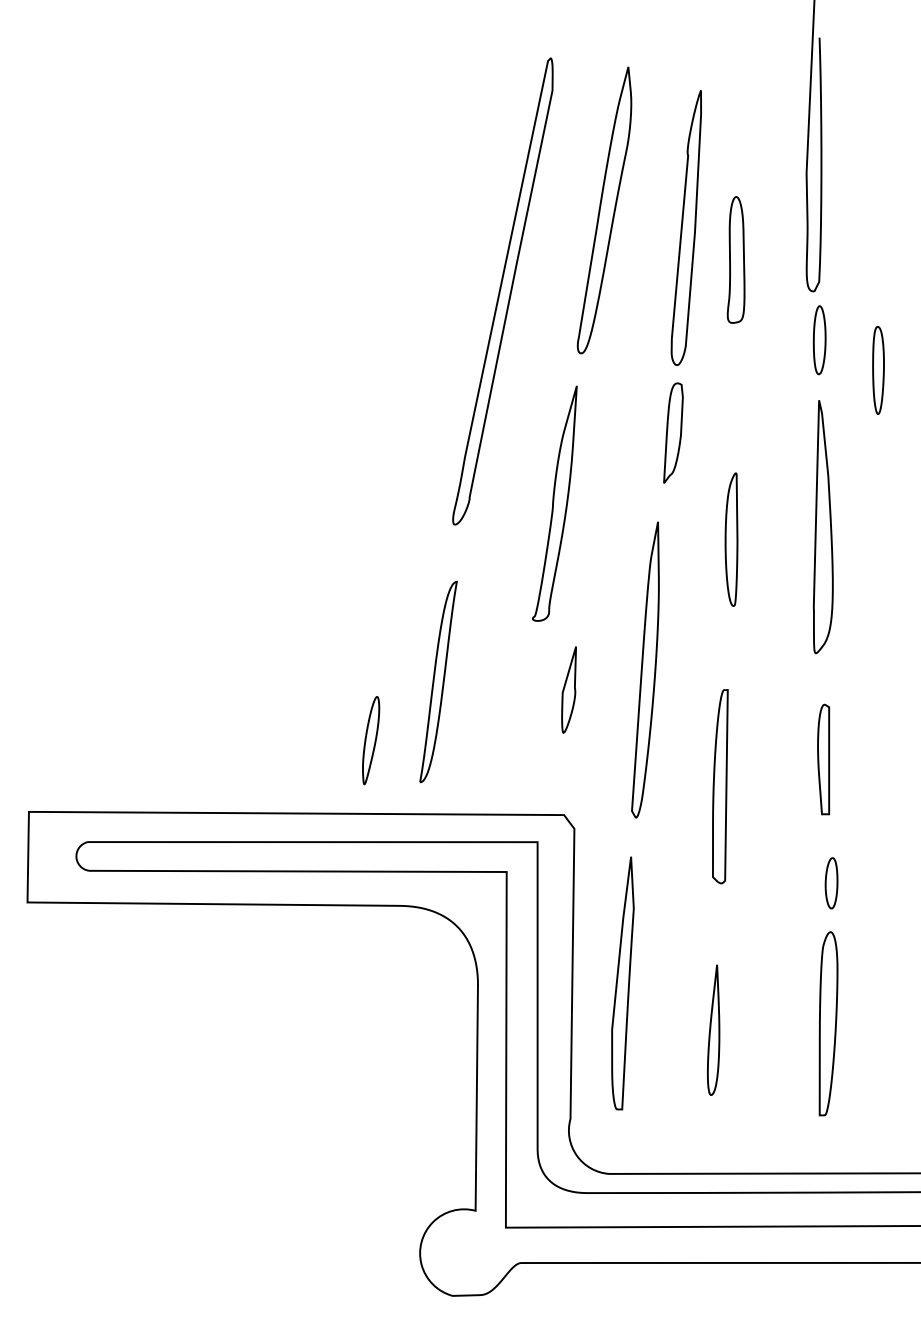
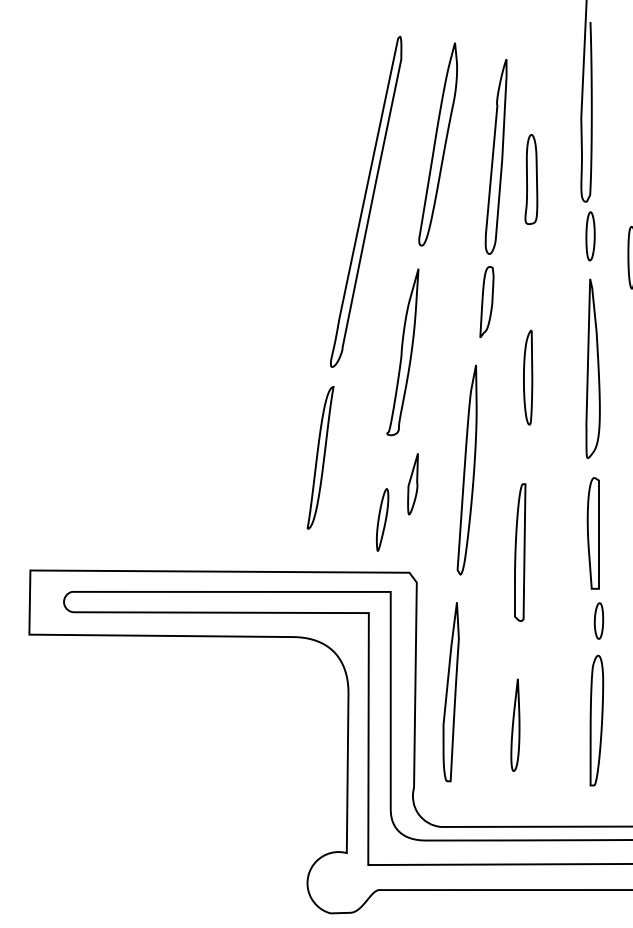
part: (438, 681) -> (320, 457), moved
part: (371, 740) -> (382, 519), moved
part: (823, 759) -> (593, 533), size x1.43

